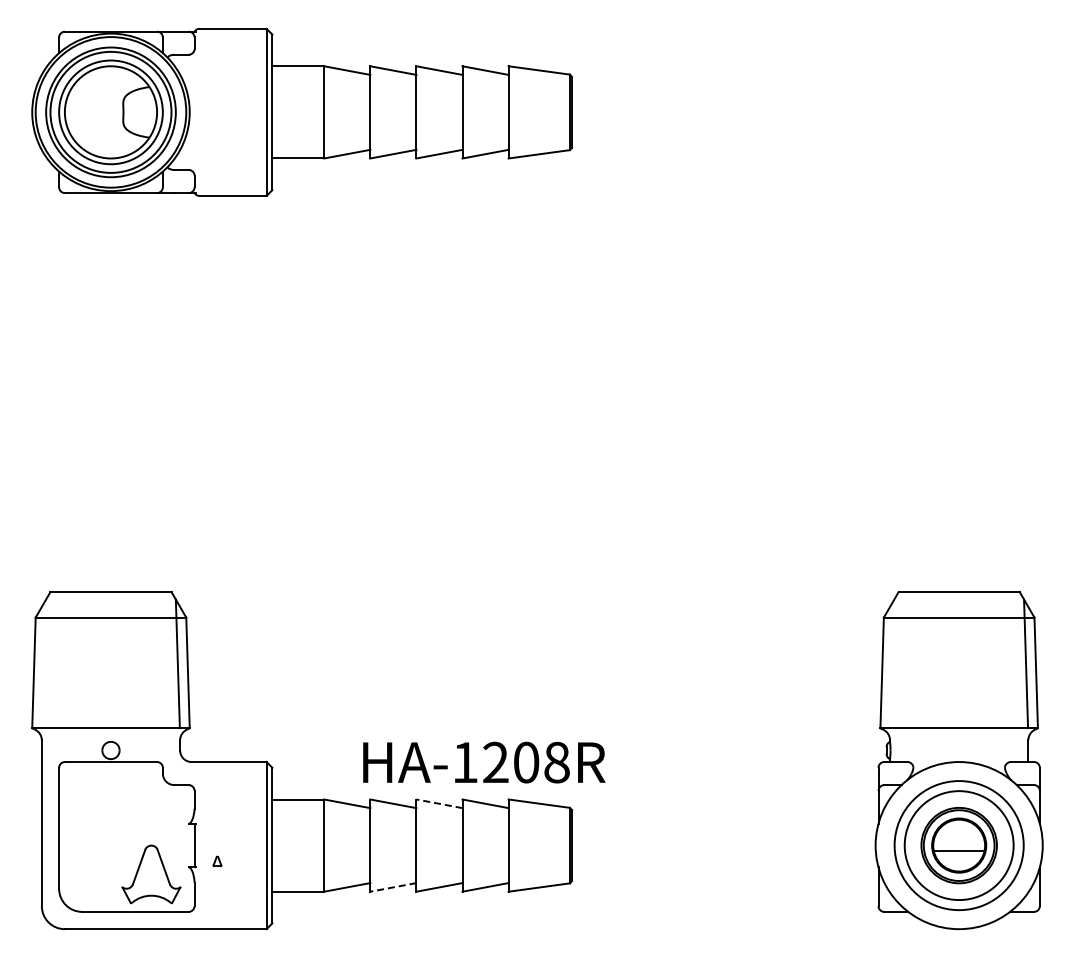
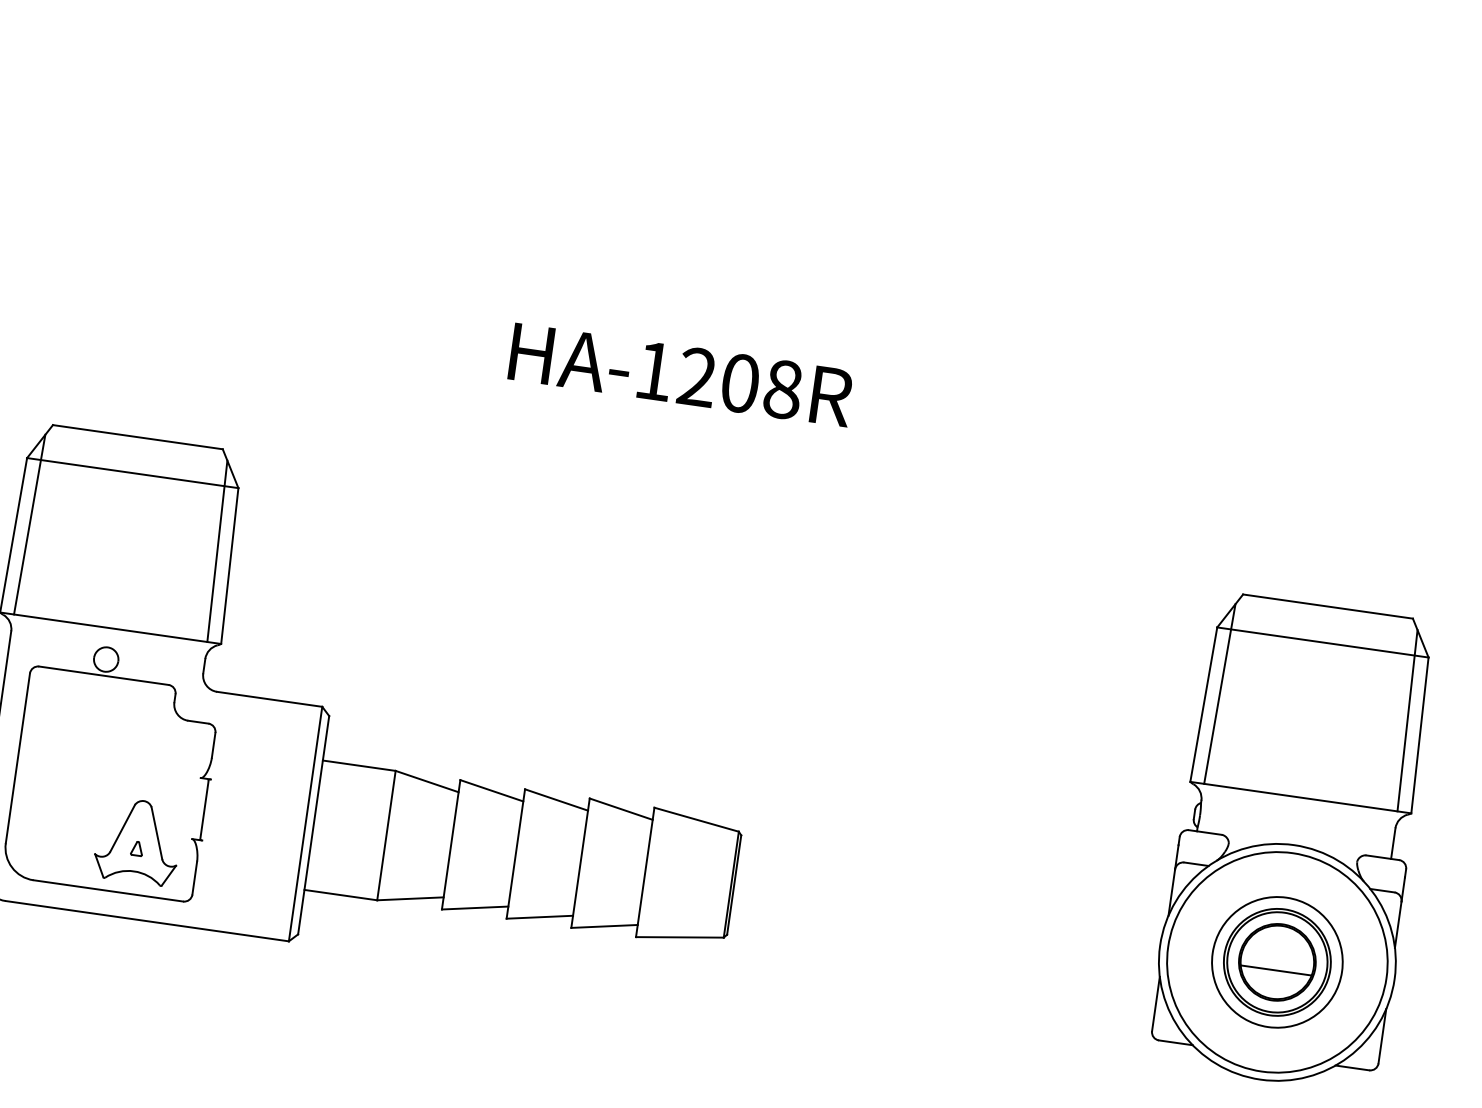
line: (44, 663) -> (30, 524), added
line: (892, 663) -> (1220, 693), added
text: (484, 762) -> (681, 374), moved
line: (439, 803) -> (556, 799), dashed -> solid
circle: (958, 845) -> (1276, 962), size x1.43
circle: (959, 845) -> (1277, 962), size x0.71
part: (217, 861) -> (137, 848), moved
line: (392, 887) -> (473, 908), dashed -> solid

